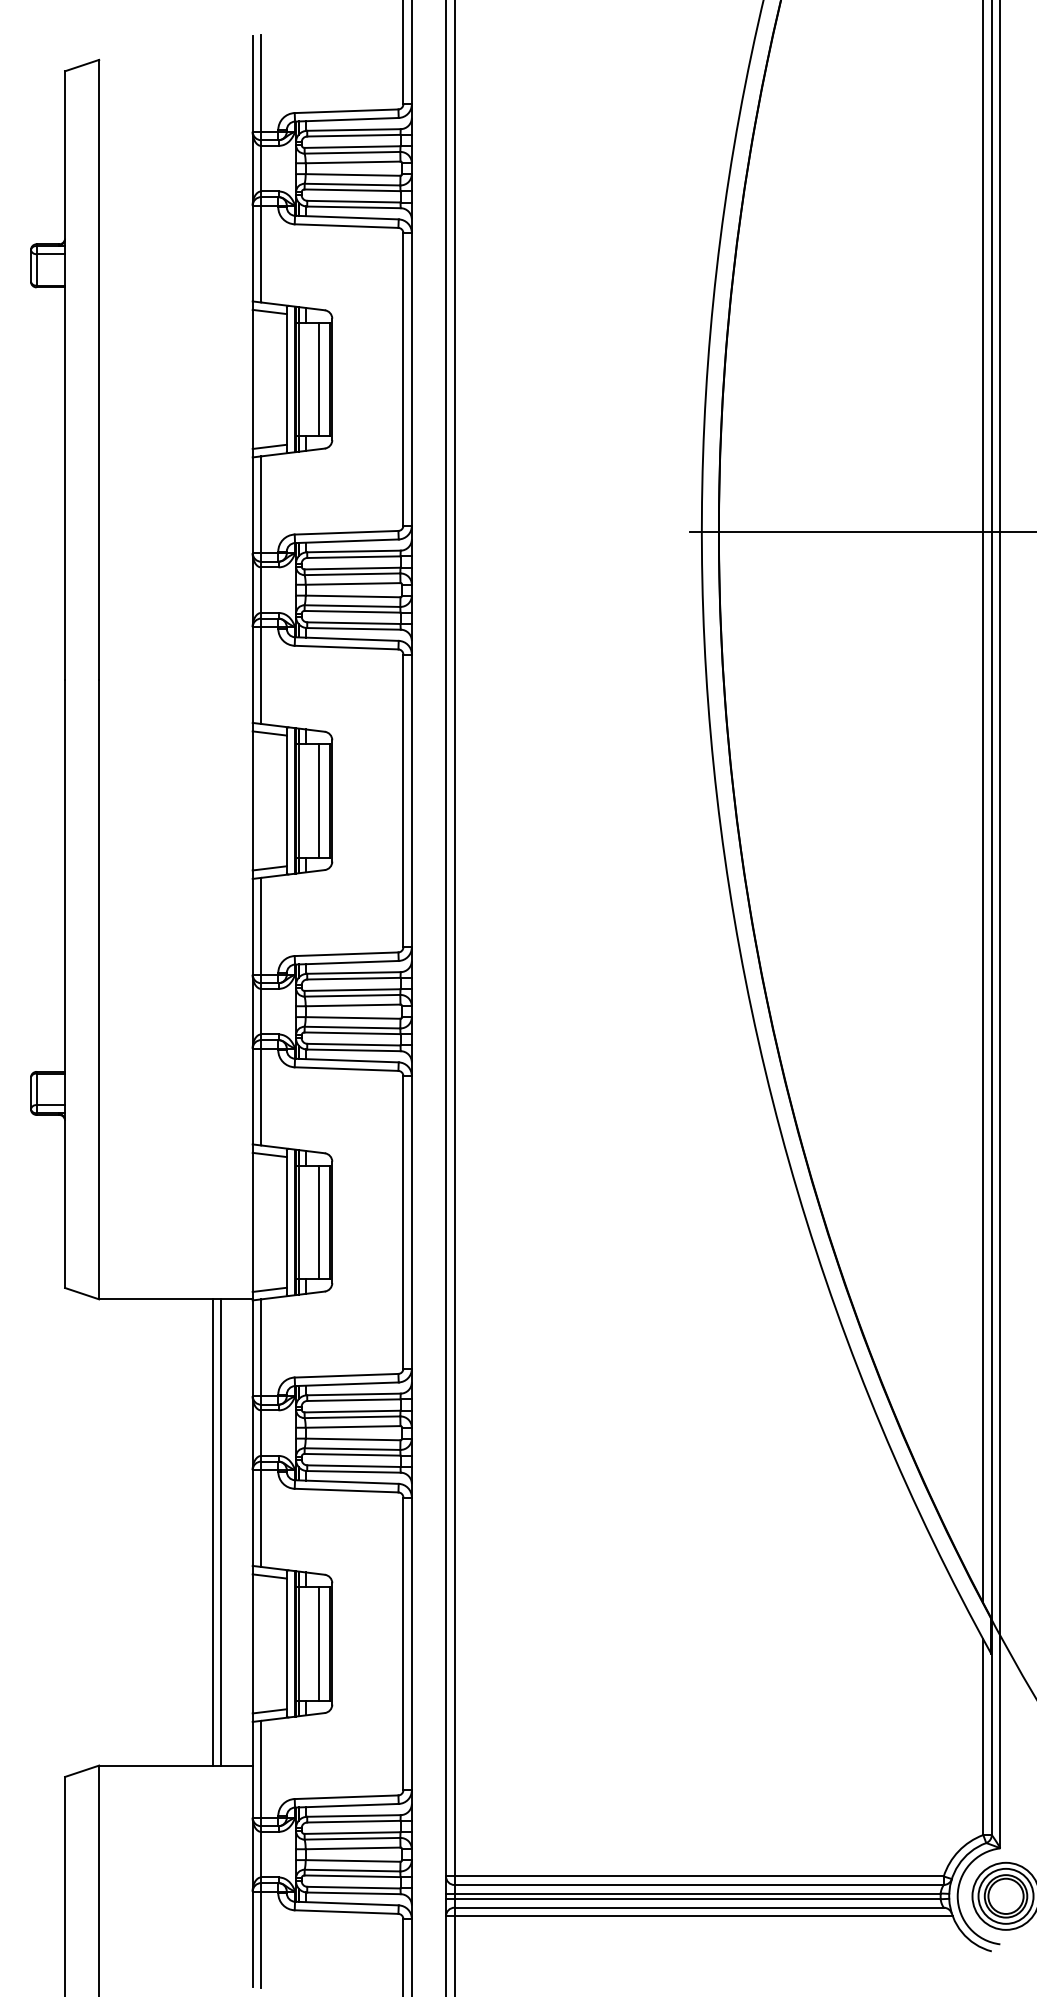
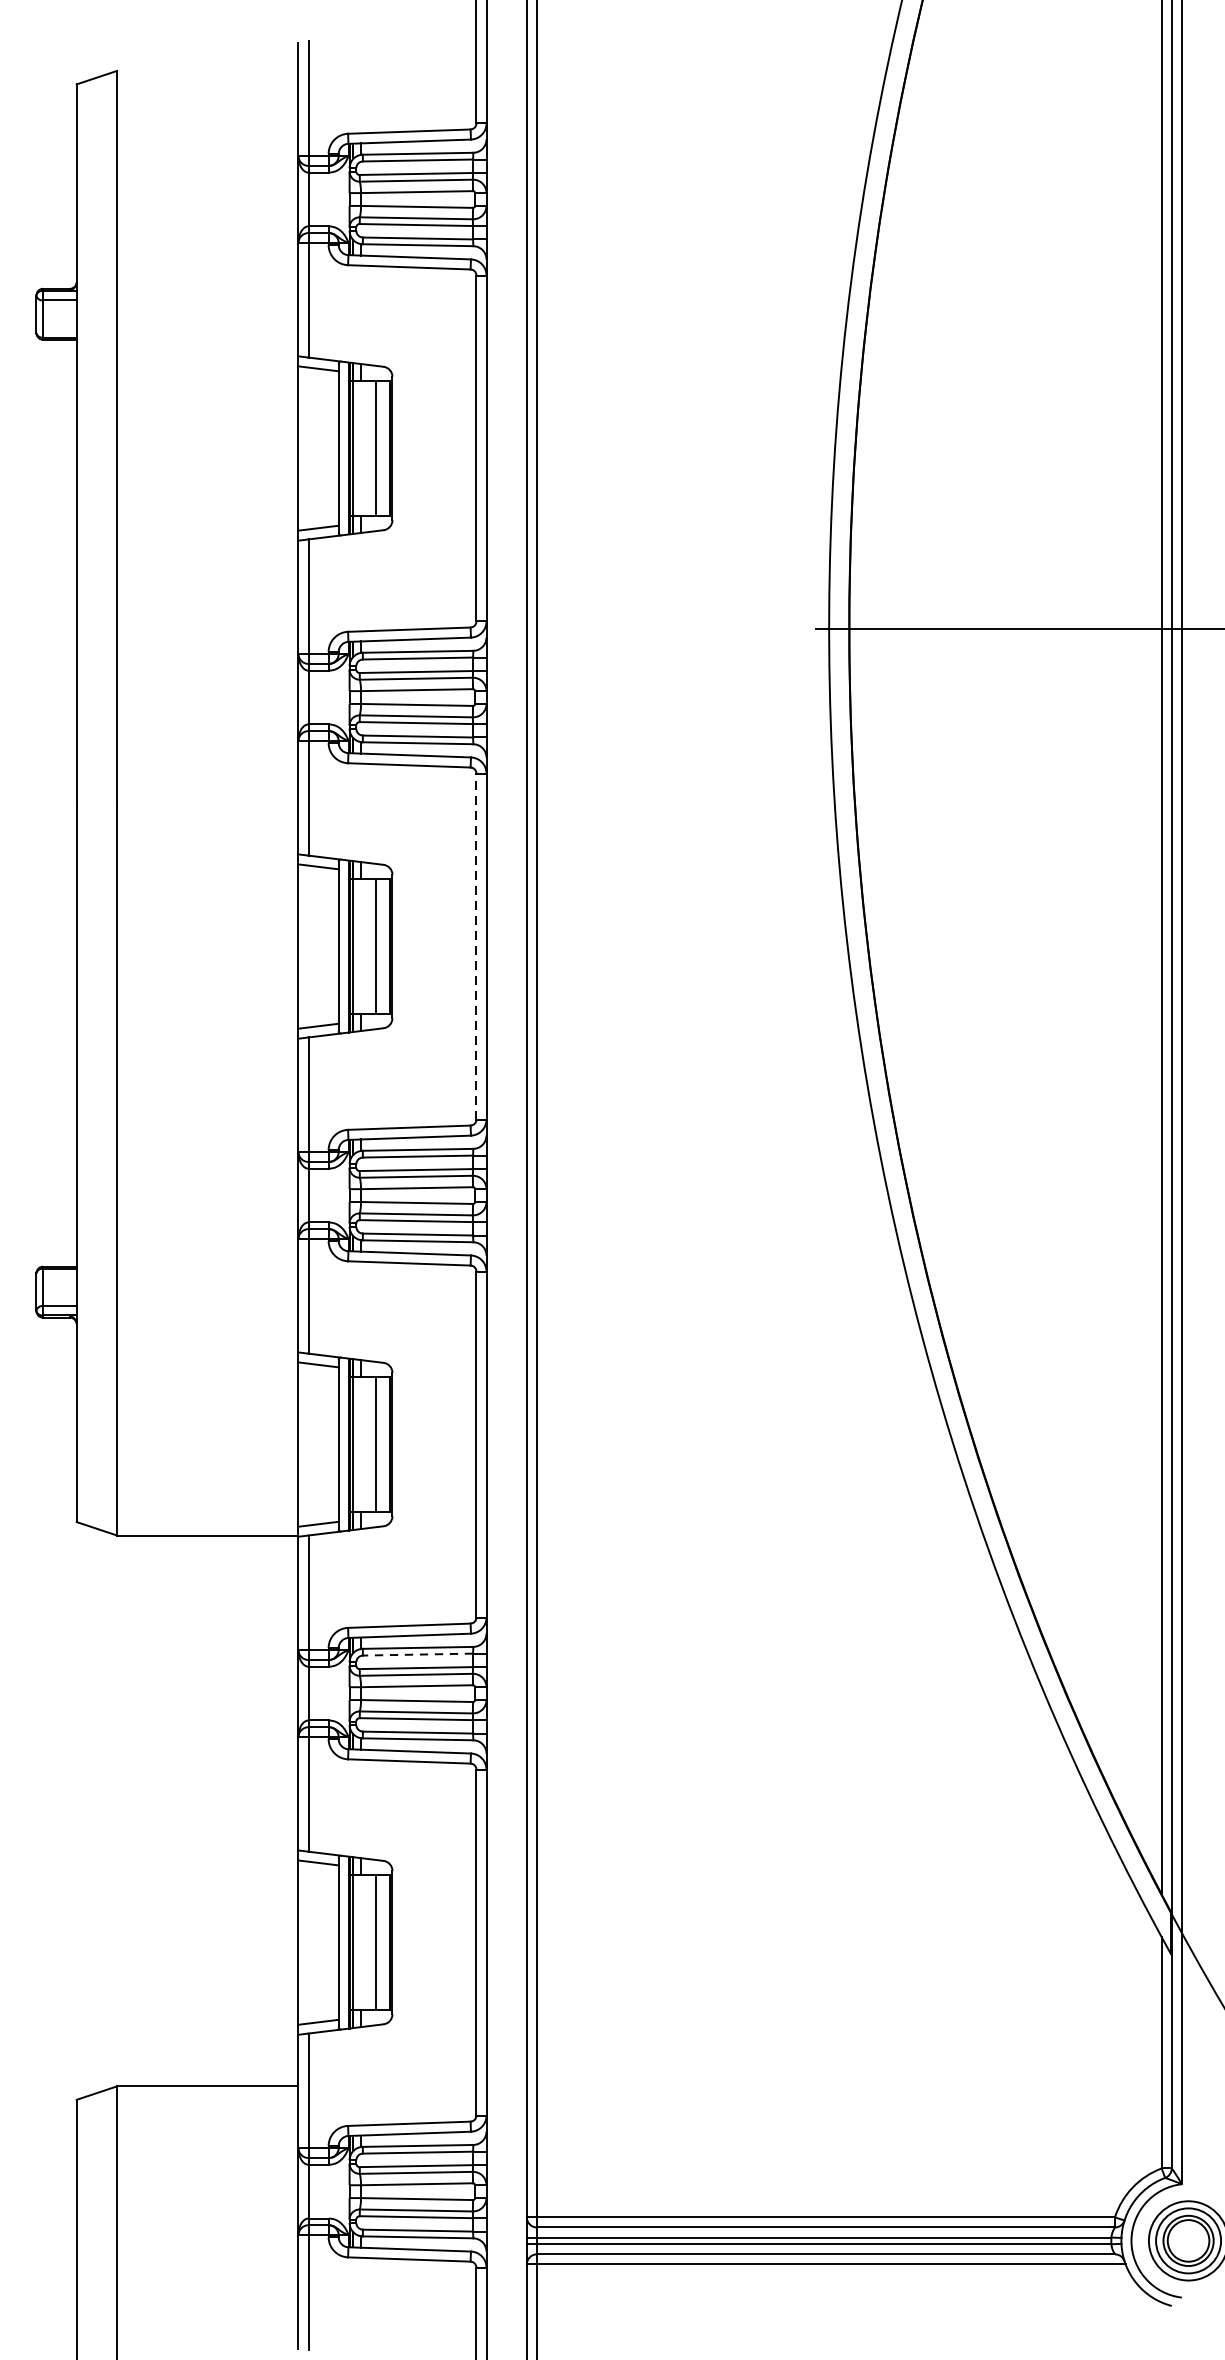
line: (403, 800) -> (476, 946), solid -> dashed
line: (353, 1400) -> (417, 1655), solid -> dashed
line: (212, 1532) -> (250, 1810), removed
line: (221, 1532) -> (261, 1810), removed

